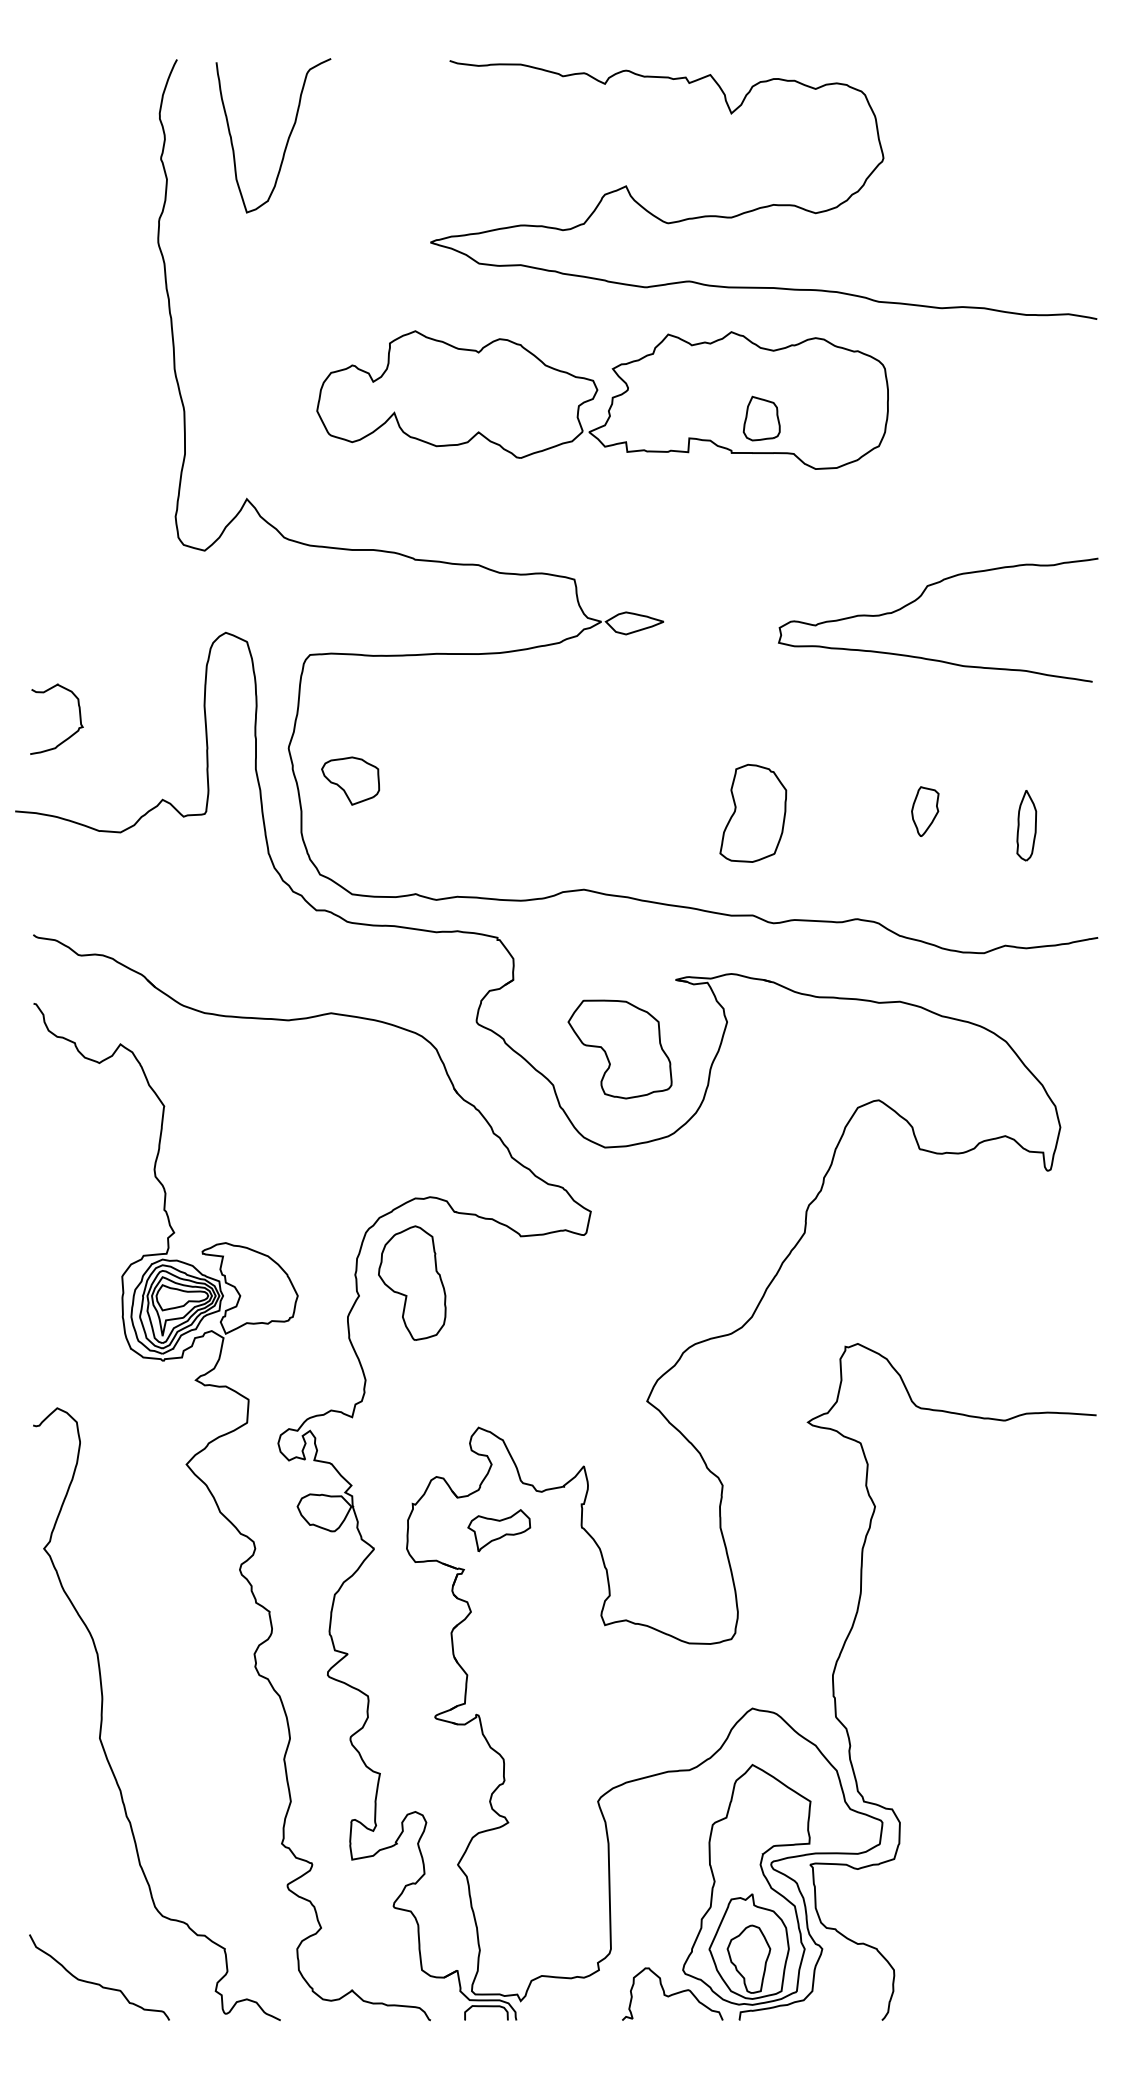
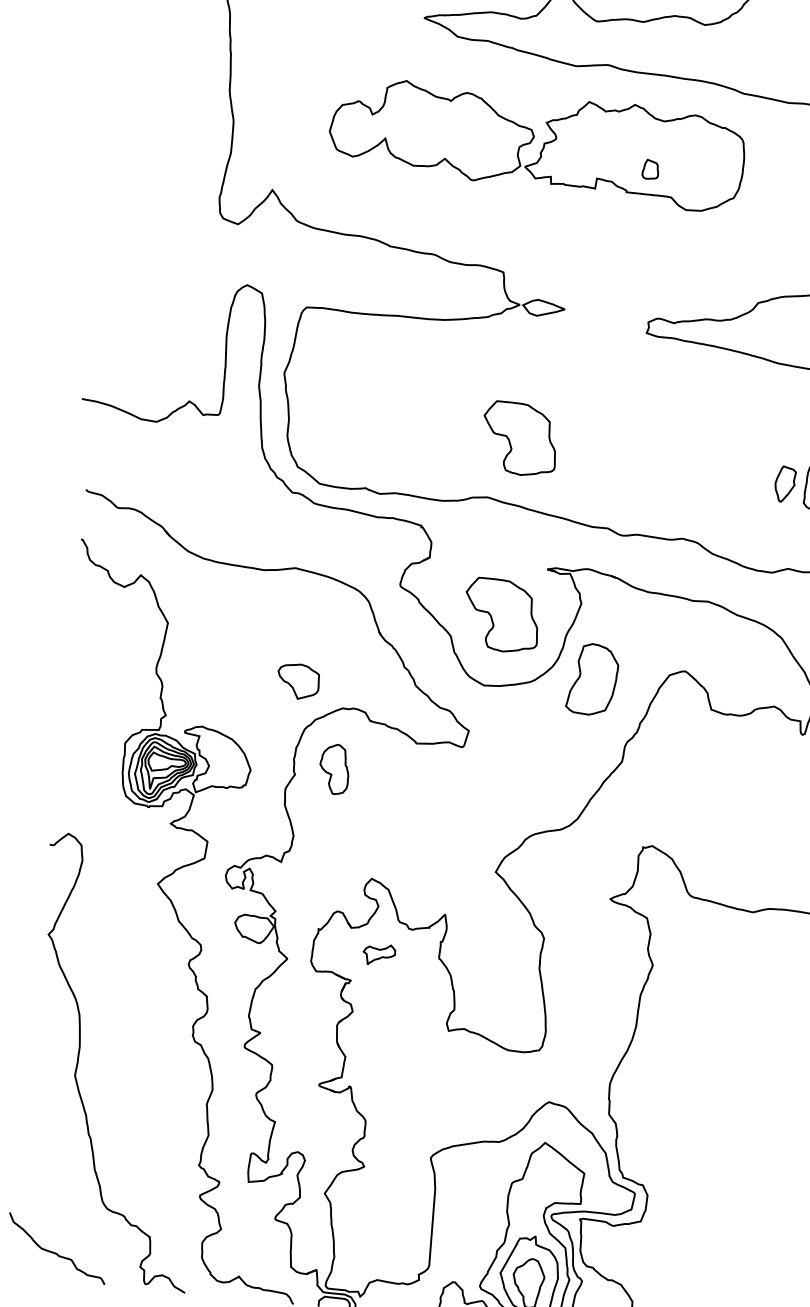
part: (761, 418) -> (650, 169), size x0.6
curve: (71, 734) -> (128, 347), removed
part: (350, 780) -> (298, 681), moved
part: (619, 805) -> (519, 439), added
part: (925, 811) -> (785, 484), moved
part: (753, 812) -> (593, 678), moved
part: (412, 1282) -> (334, 768), size x0.6
part: (499, 1530) -> (379, 954), size x0.7

